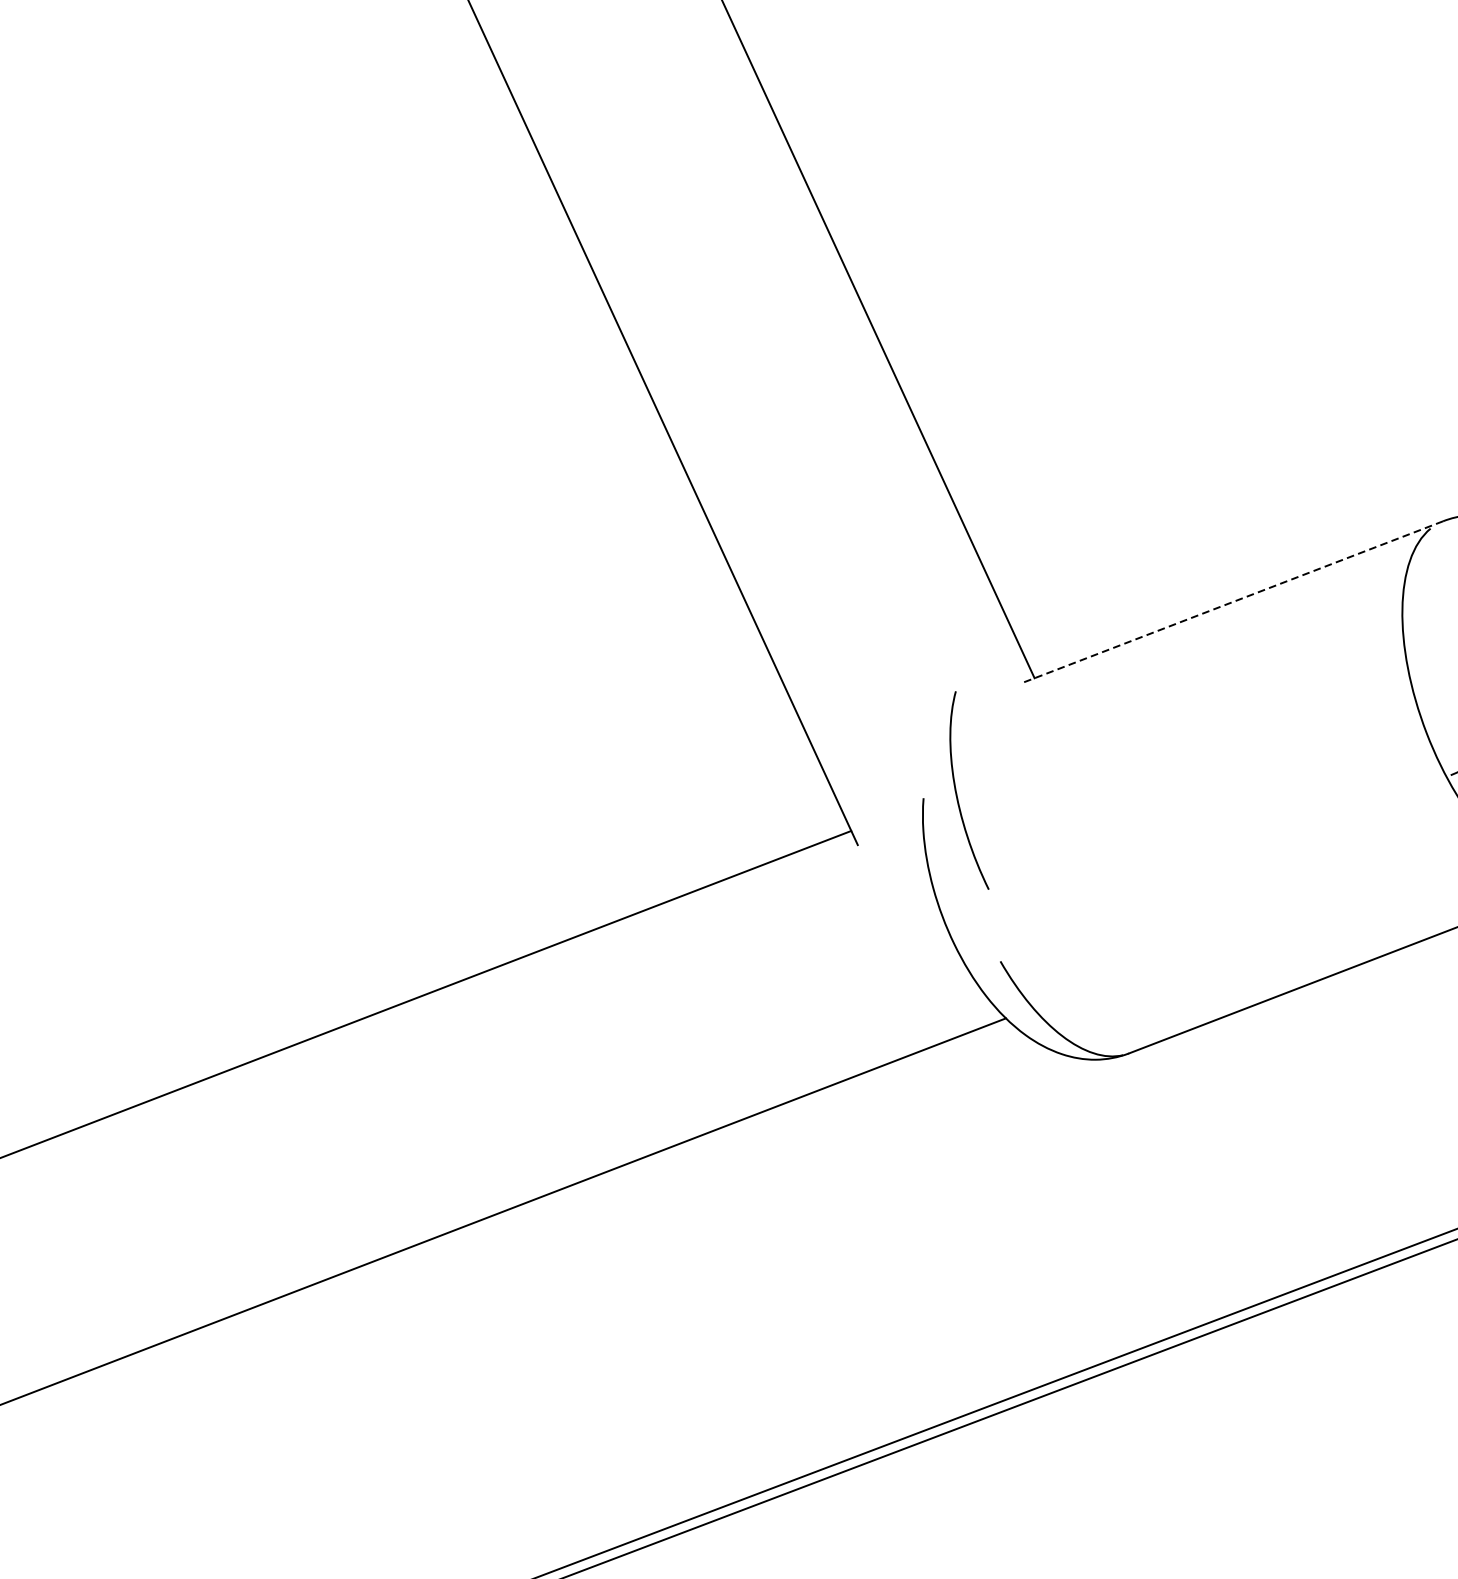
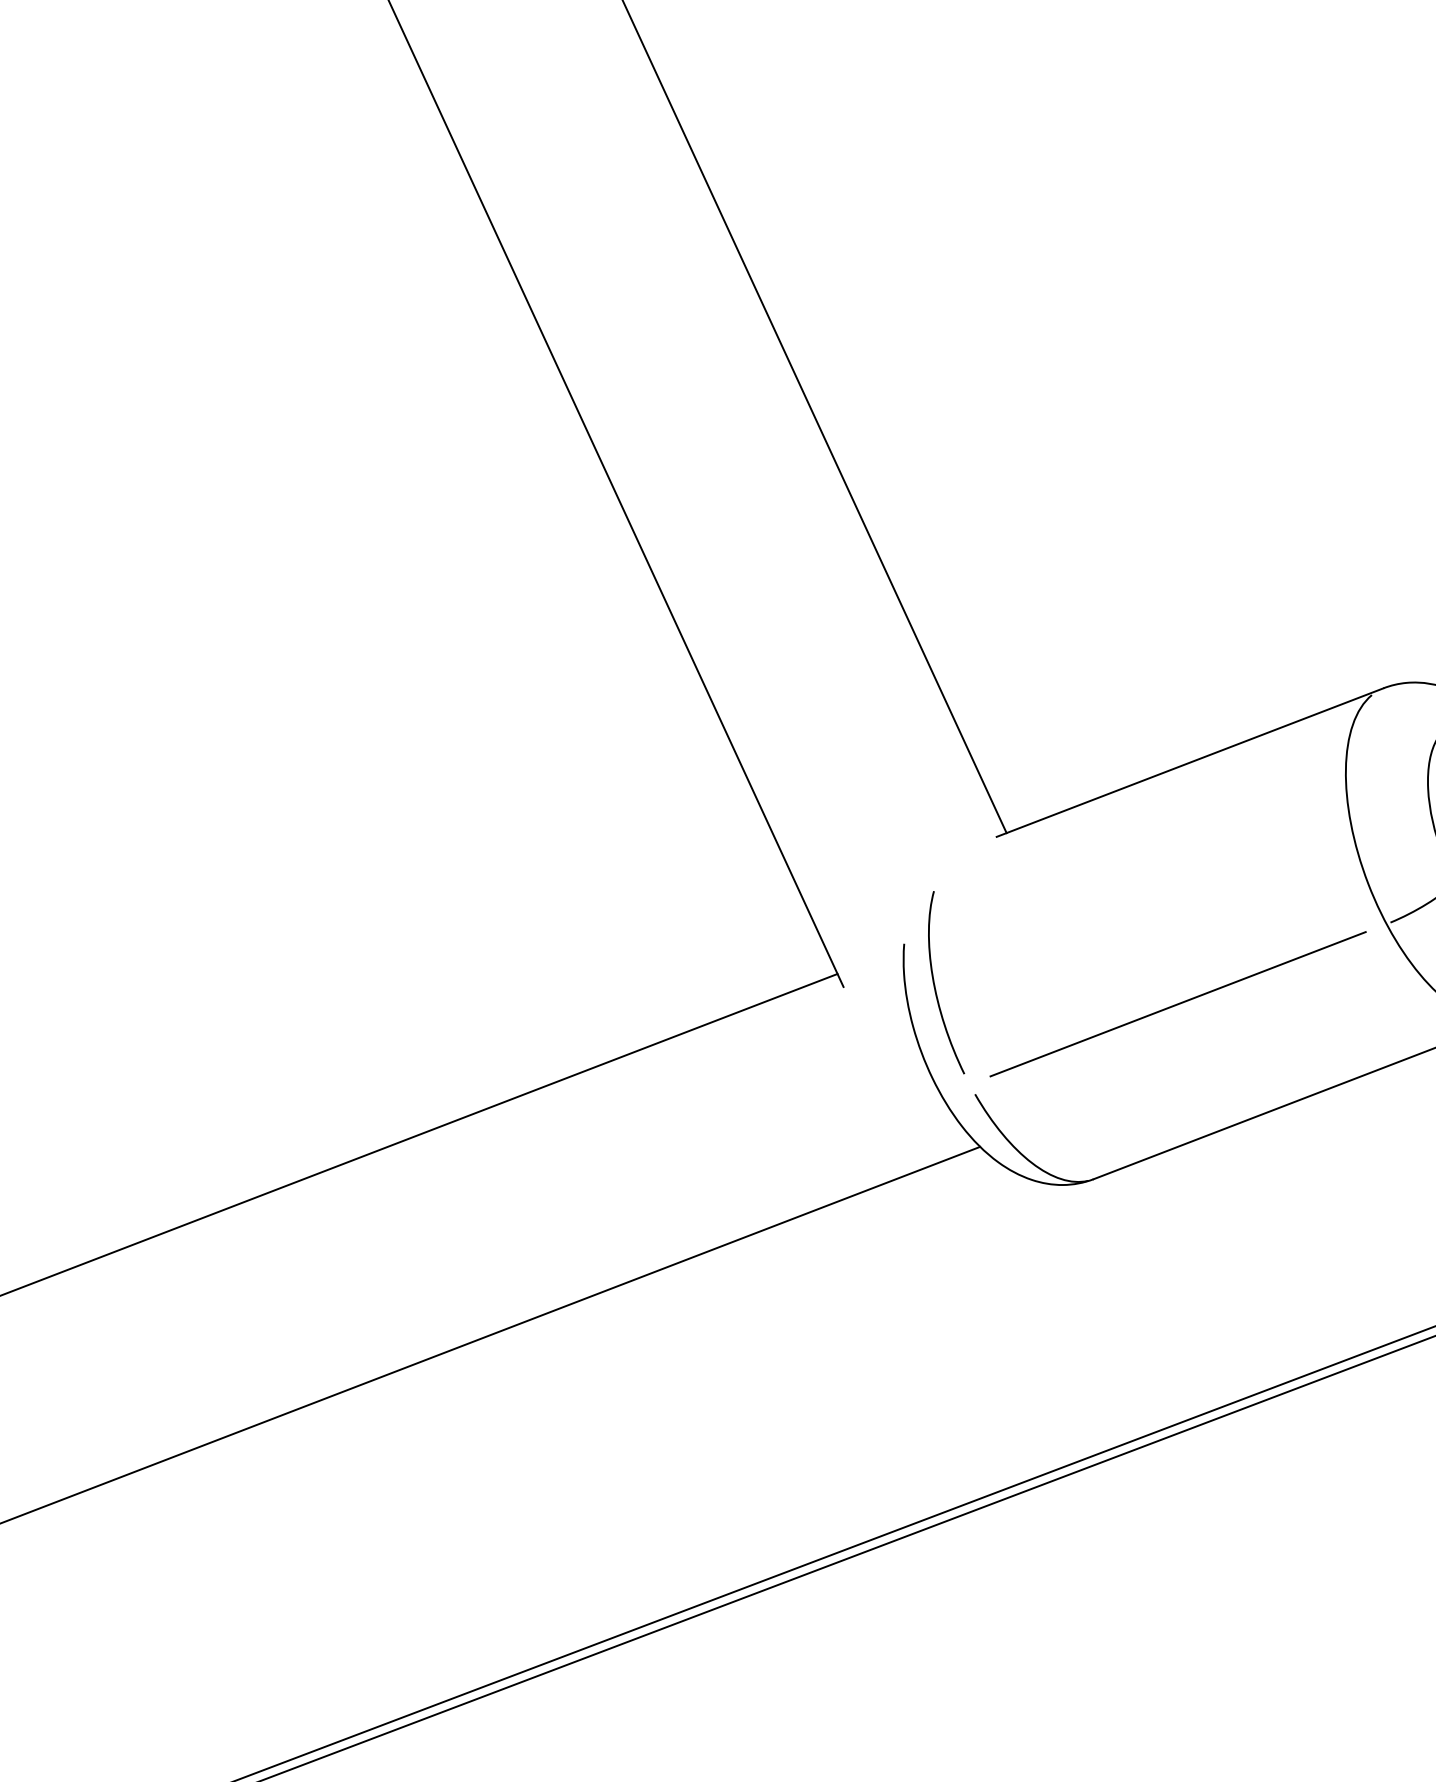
line: (1232, 601) -> (1189, 762), dashed -> solid
curve: (957, 792) -> (935, 984), moved
line: (1219, 864) -> (1177, 1004), added

